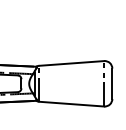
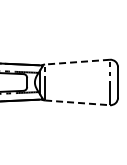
line: (71, 63) -> (77, 62), solid -> dashed
line: (72, 103) -> (78, 102), solid -> dashed

